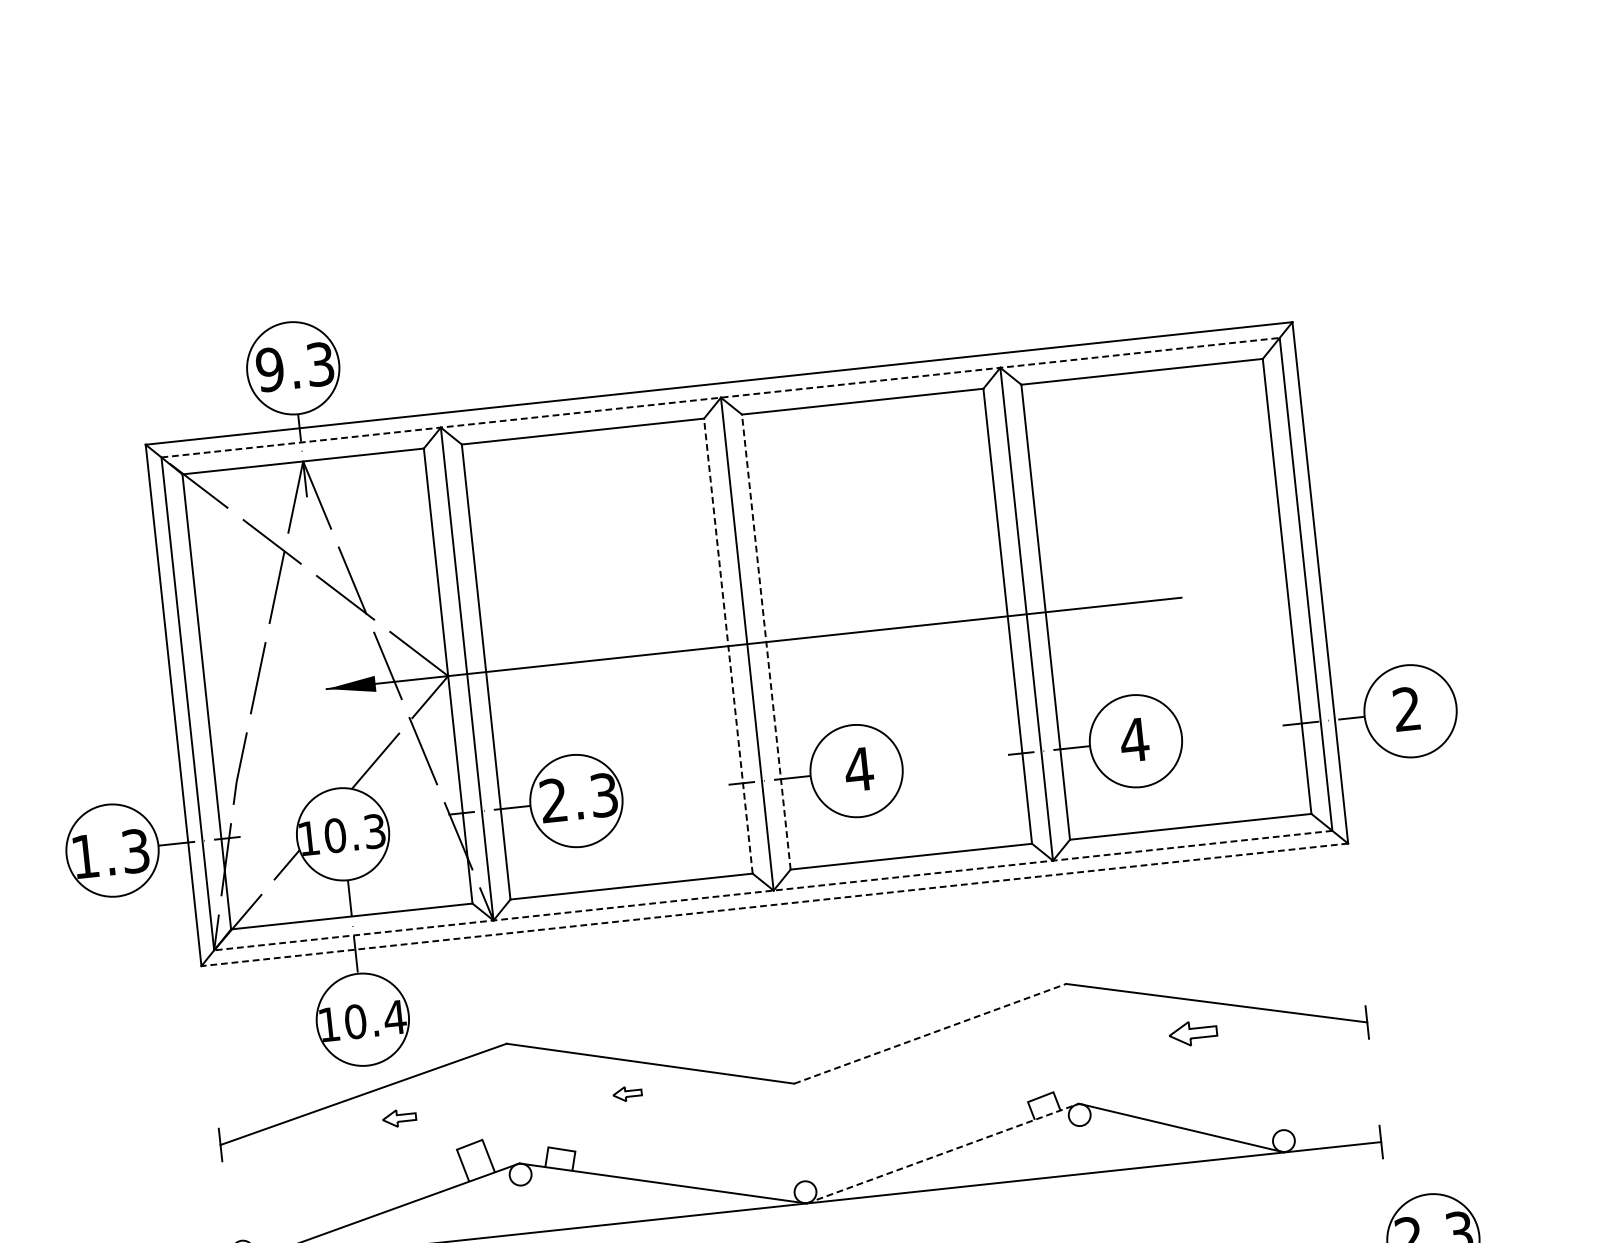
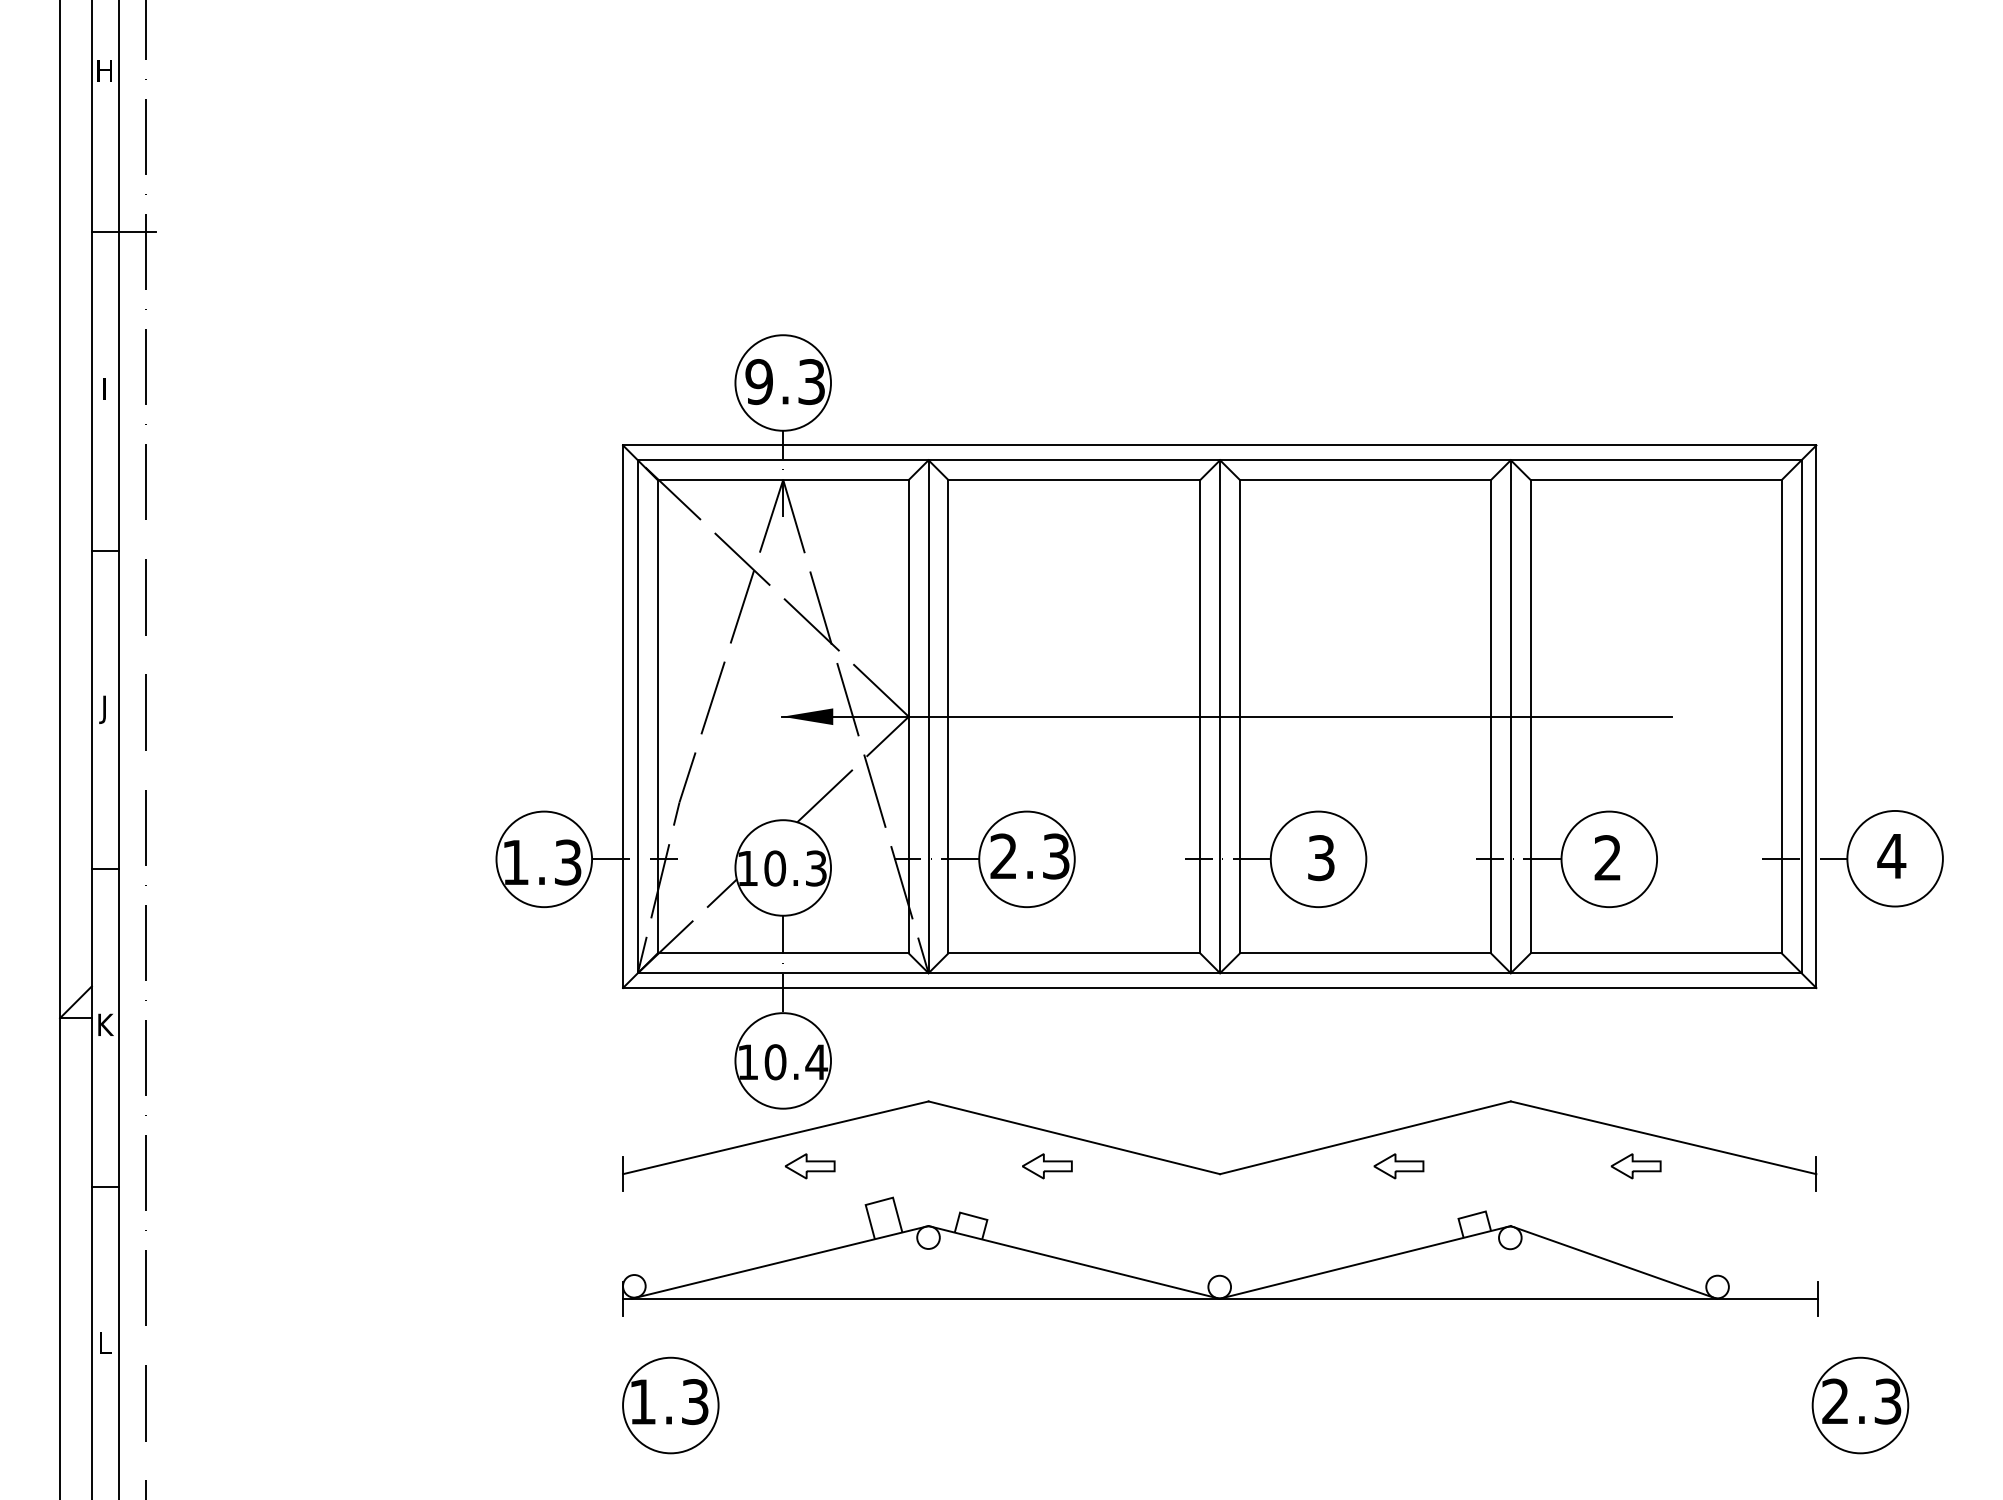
line: (720, 397) -> (1219, 460), dashed -> solid
line: (765, 641) -> (1239, 716), dashed -> solid
line: (728, 645) -> (1200, 716), dashed -> solid
text: (1406, 708) -> (1891, 855), 2 -> 4
text: (1134, 739) -> (1607, 857), 4 -> 2
text: (858, 770) -> (1320, 858), 4 -> 3
line: (773, 890) -> (1219, 973), dashed -> solid
line: (774, 905) -> (1219, 988), dashed -> solid
line: (930, 1033) -> (1365, 1137), dashed -> solid
part: (964, 1057) -> (1398, 1166), added
part: (627, 1094) -> (1047, 1166), size x1.67
part: (398, 1118) -> (809, 1166), size x1.43
line: (943, 1153) -> (1365, 1262), dashed -> solid

